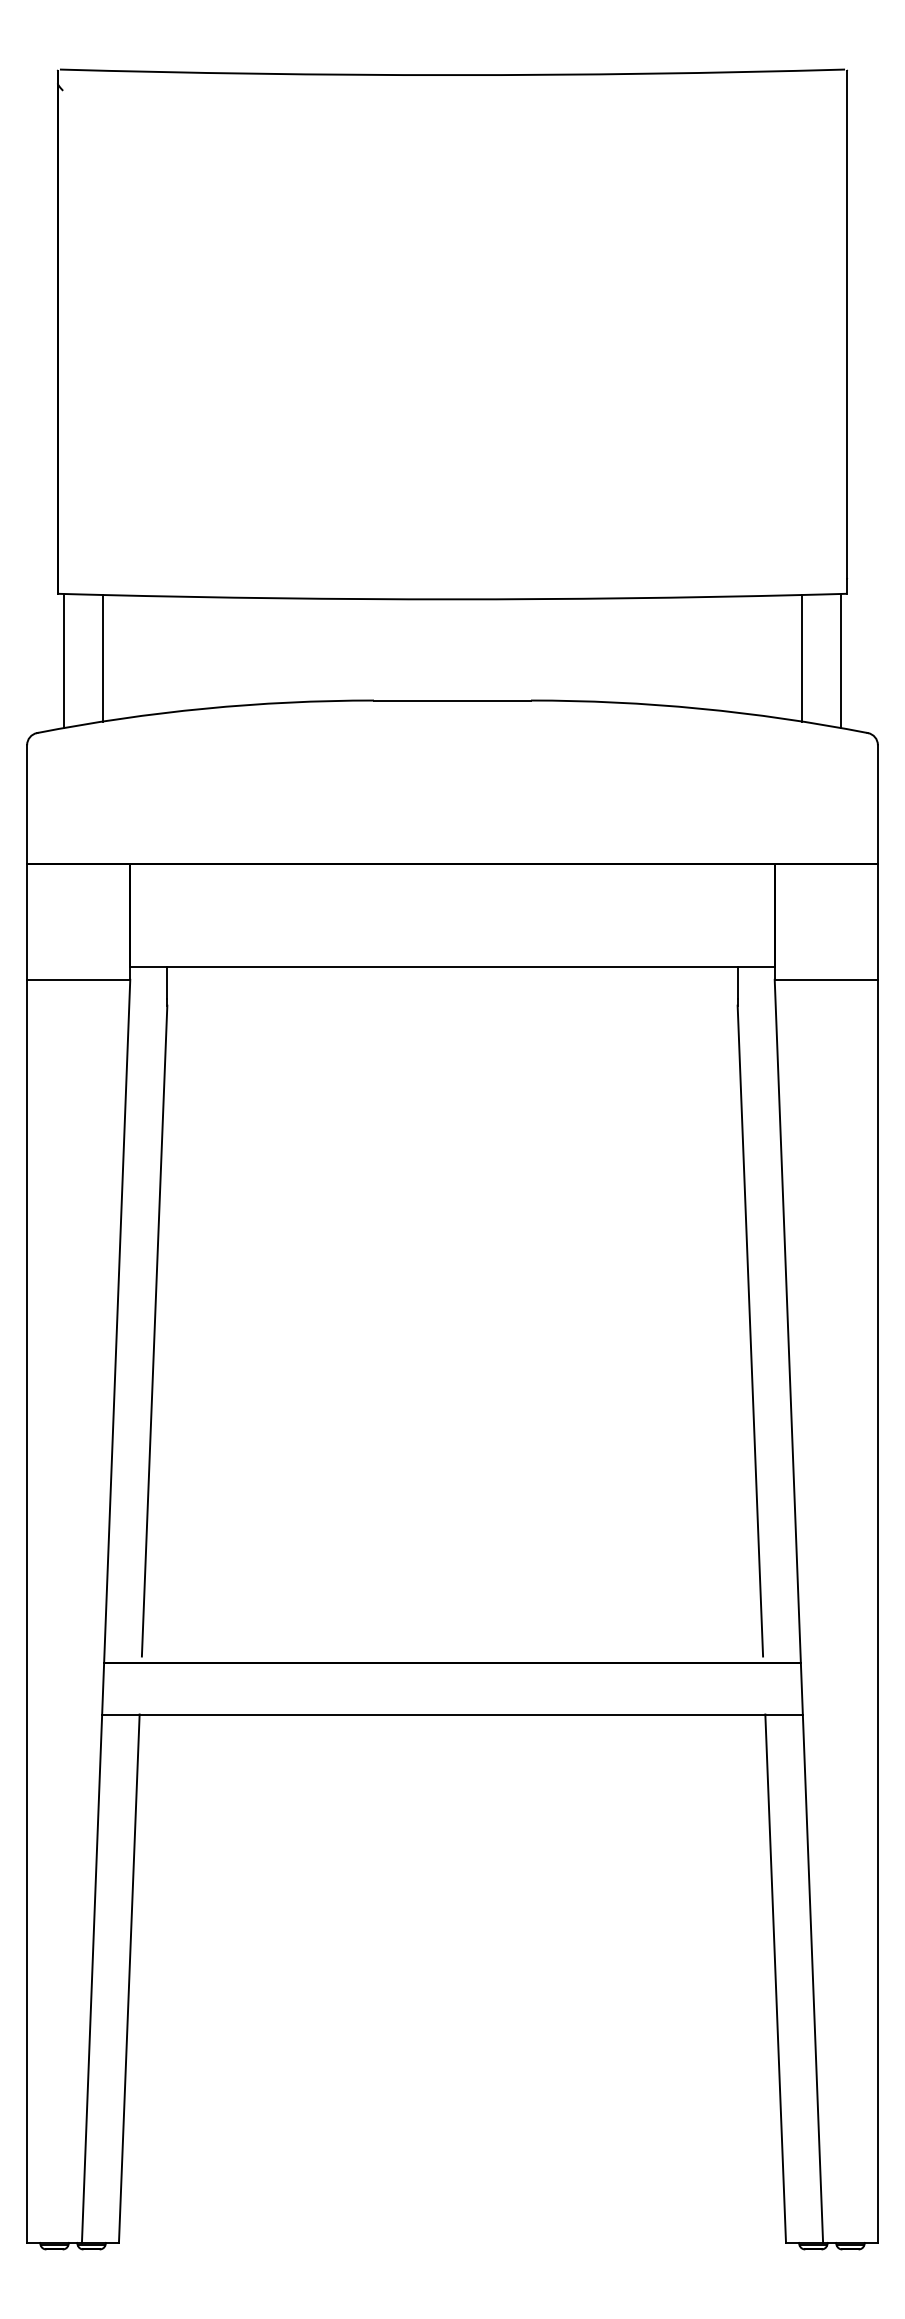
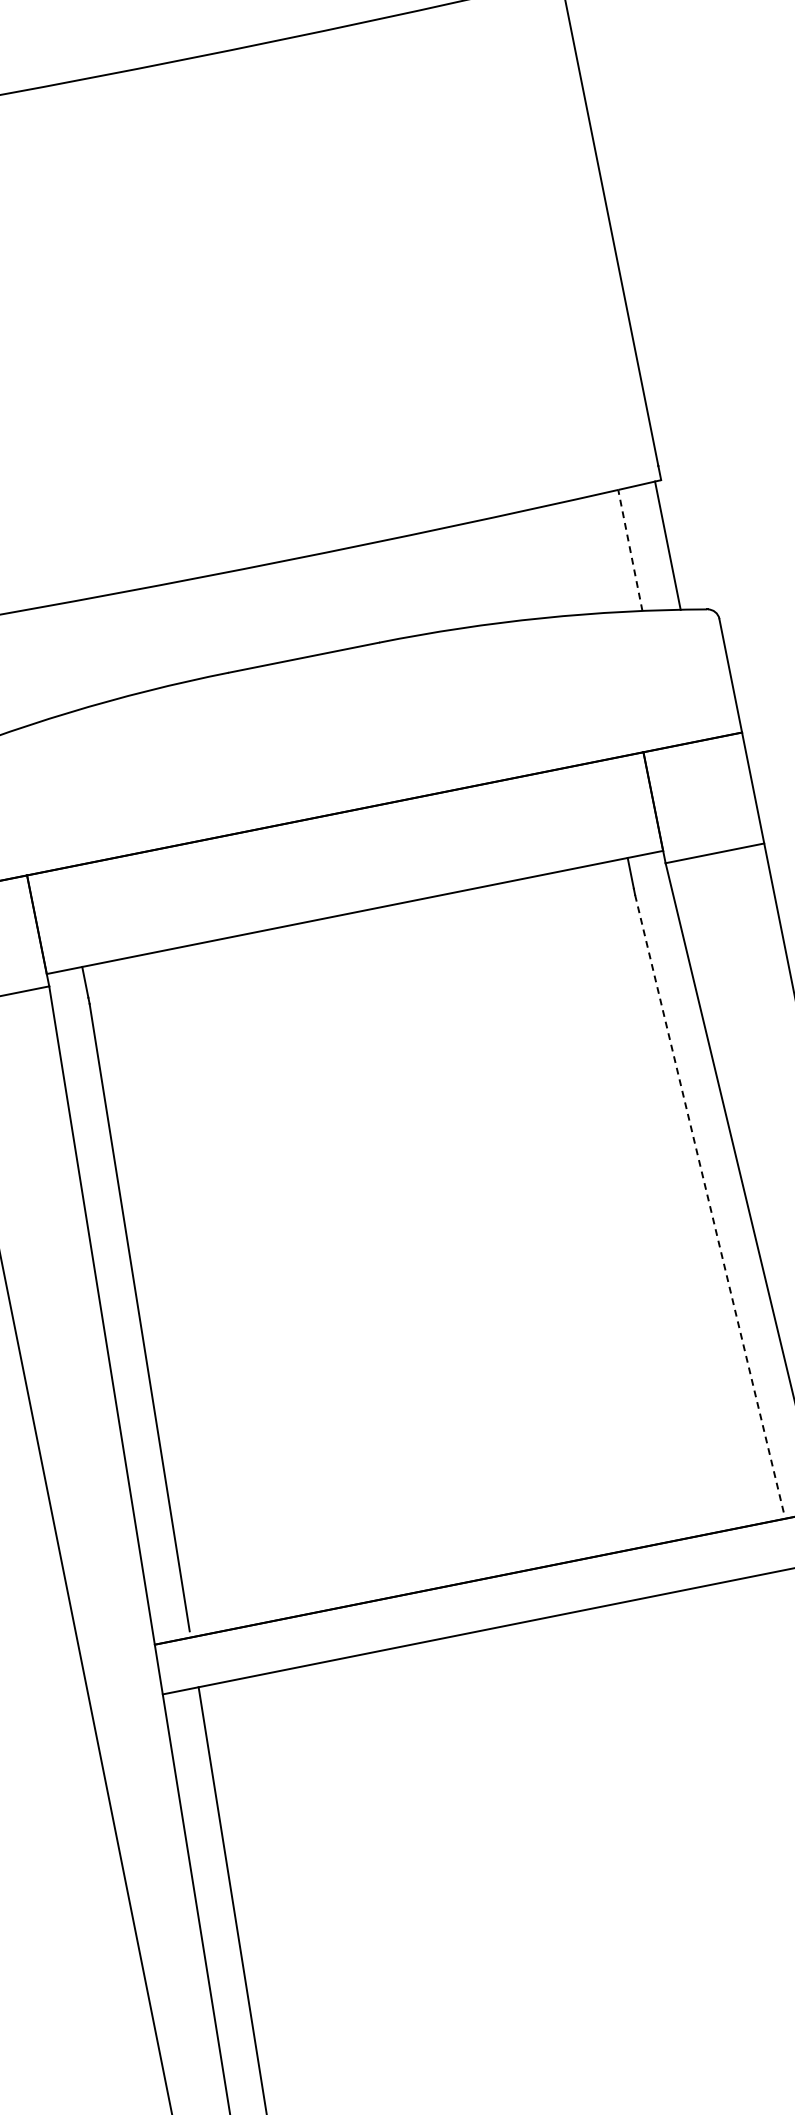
line: (802, 658) -> (630, 550), solid -> dashed
line: (750, 1331) -> (709, 1204), solid -> dashed

